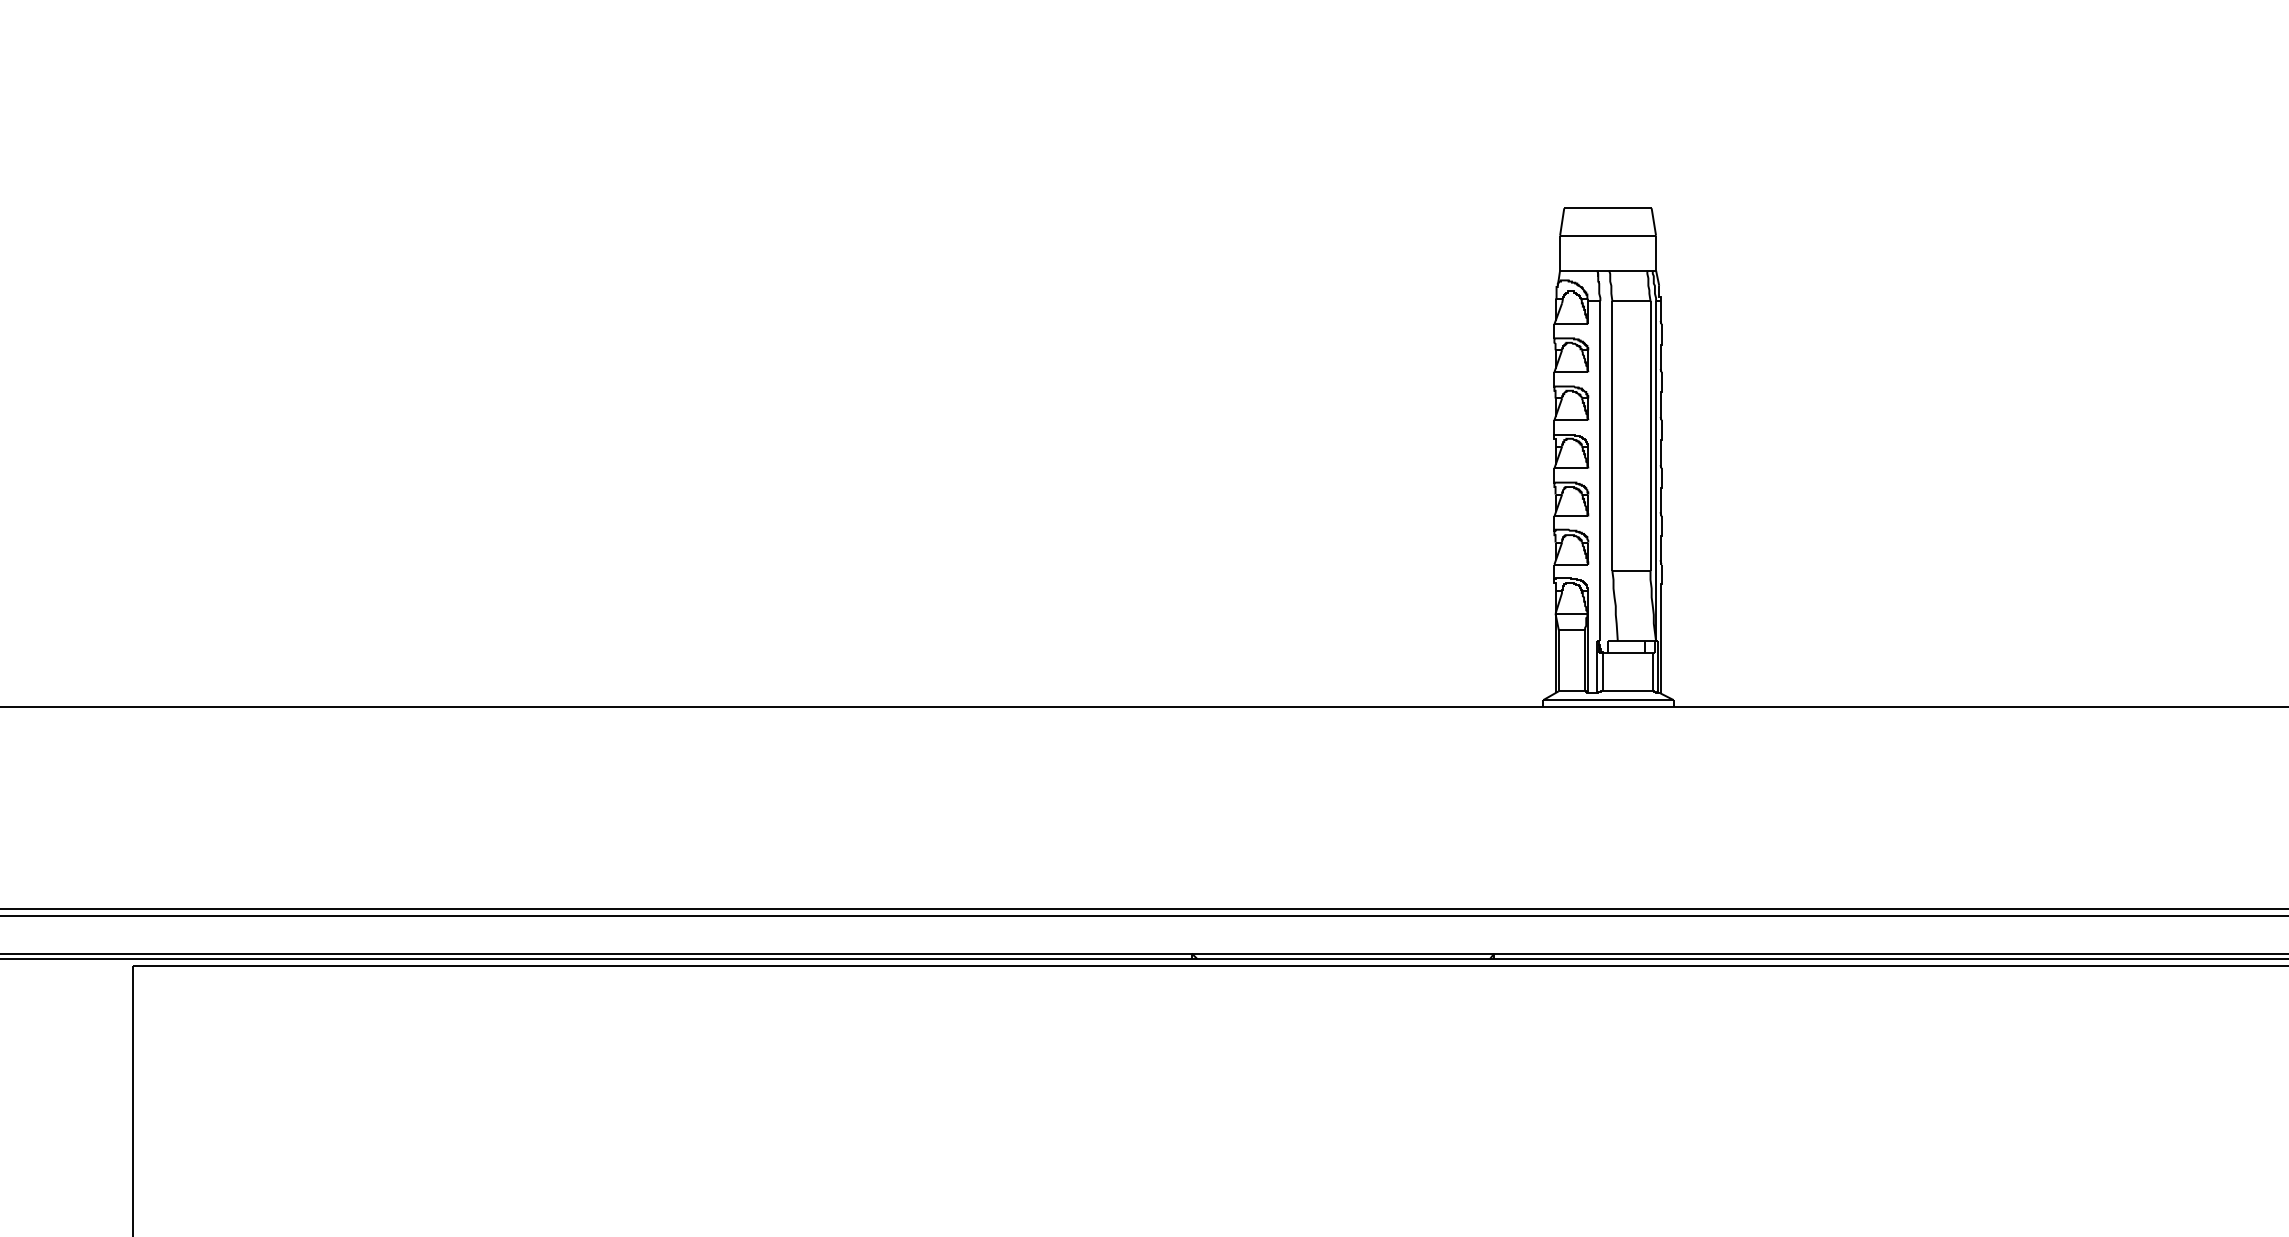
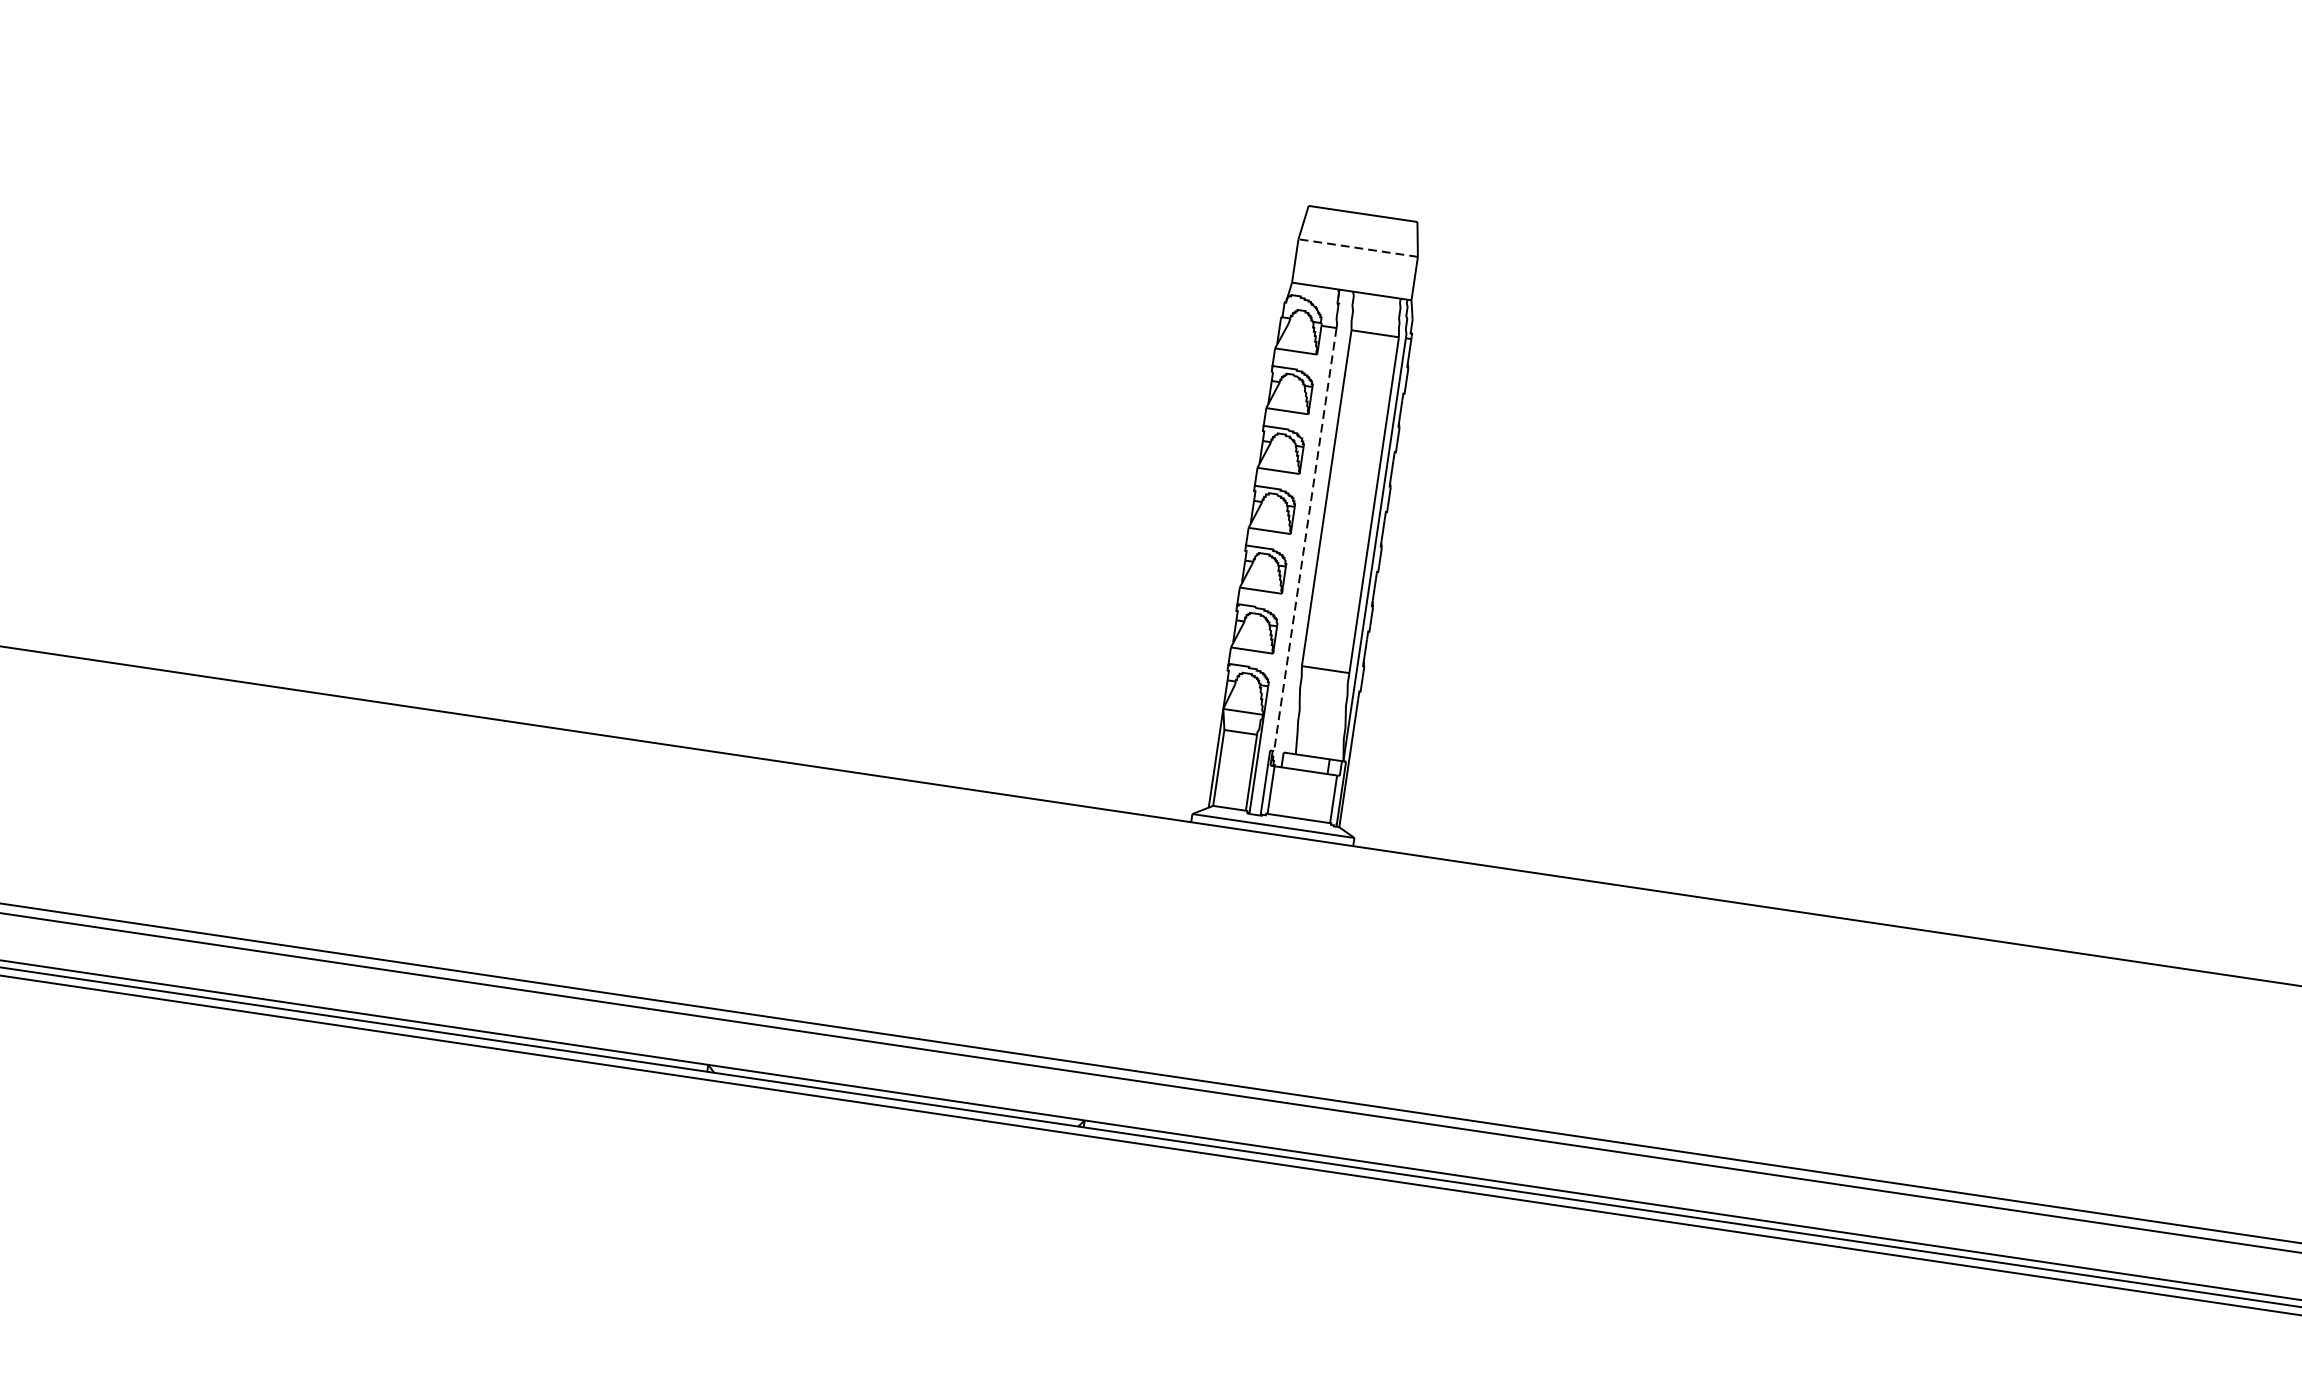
line: (1608, 235) -> (1358, 247), solid -> dashed
line: (1600, 471) -> (1305, 540), solid -> dashed

